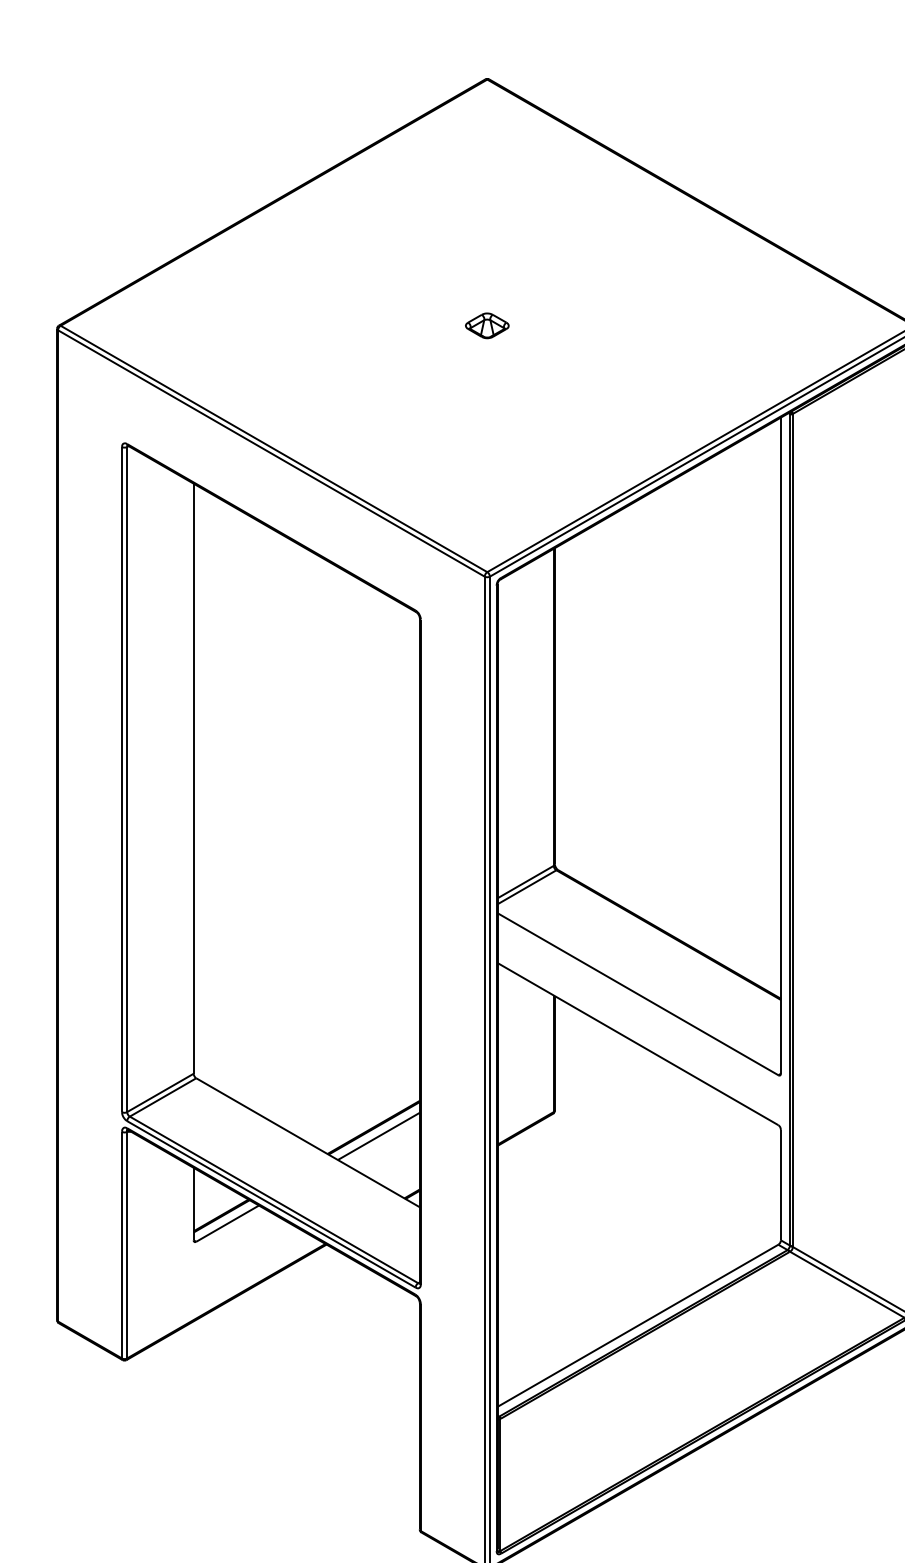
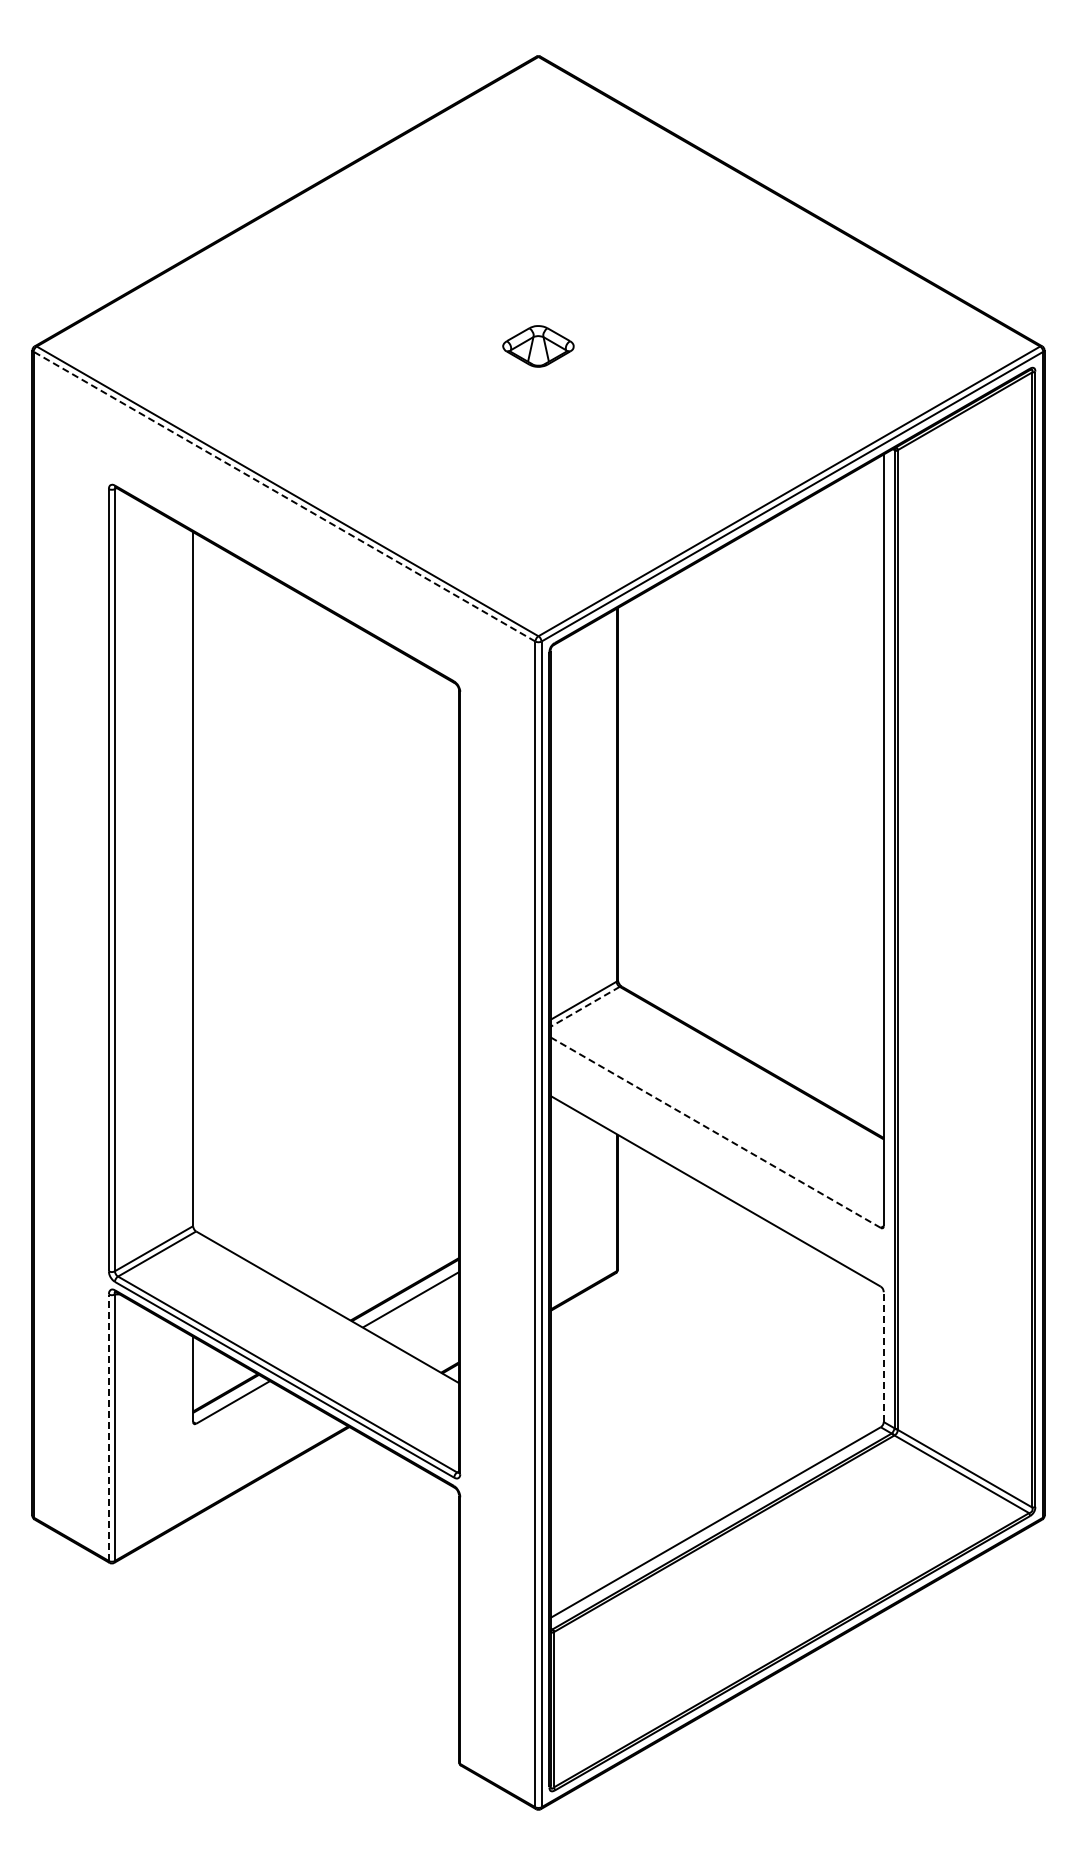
part: (487, 325) -> (538, 346), size x1.4
line: (271, 453) -> (284, 496), solid -> dashed
line: (527, 886) -> (585, 1006), solid -> dashed
line: (637, 994) -> (715, 1132), solid -> dashed
line: (780, 1185) -> (883, 1357), solid -> dashed
line: (121, 1244) -> (108, 1427), solid -> dashed

